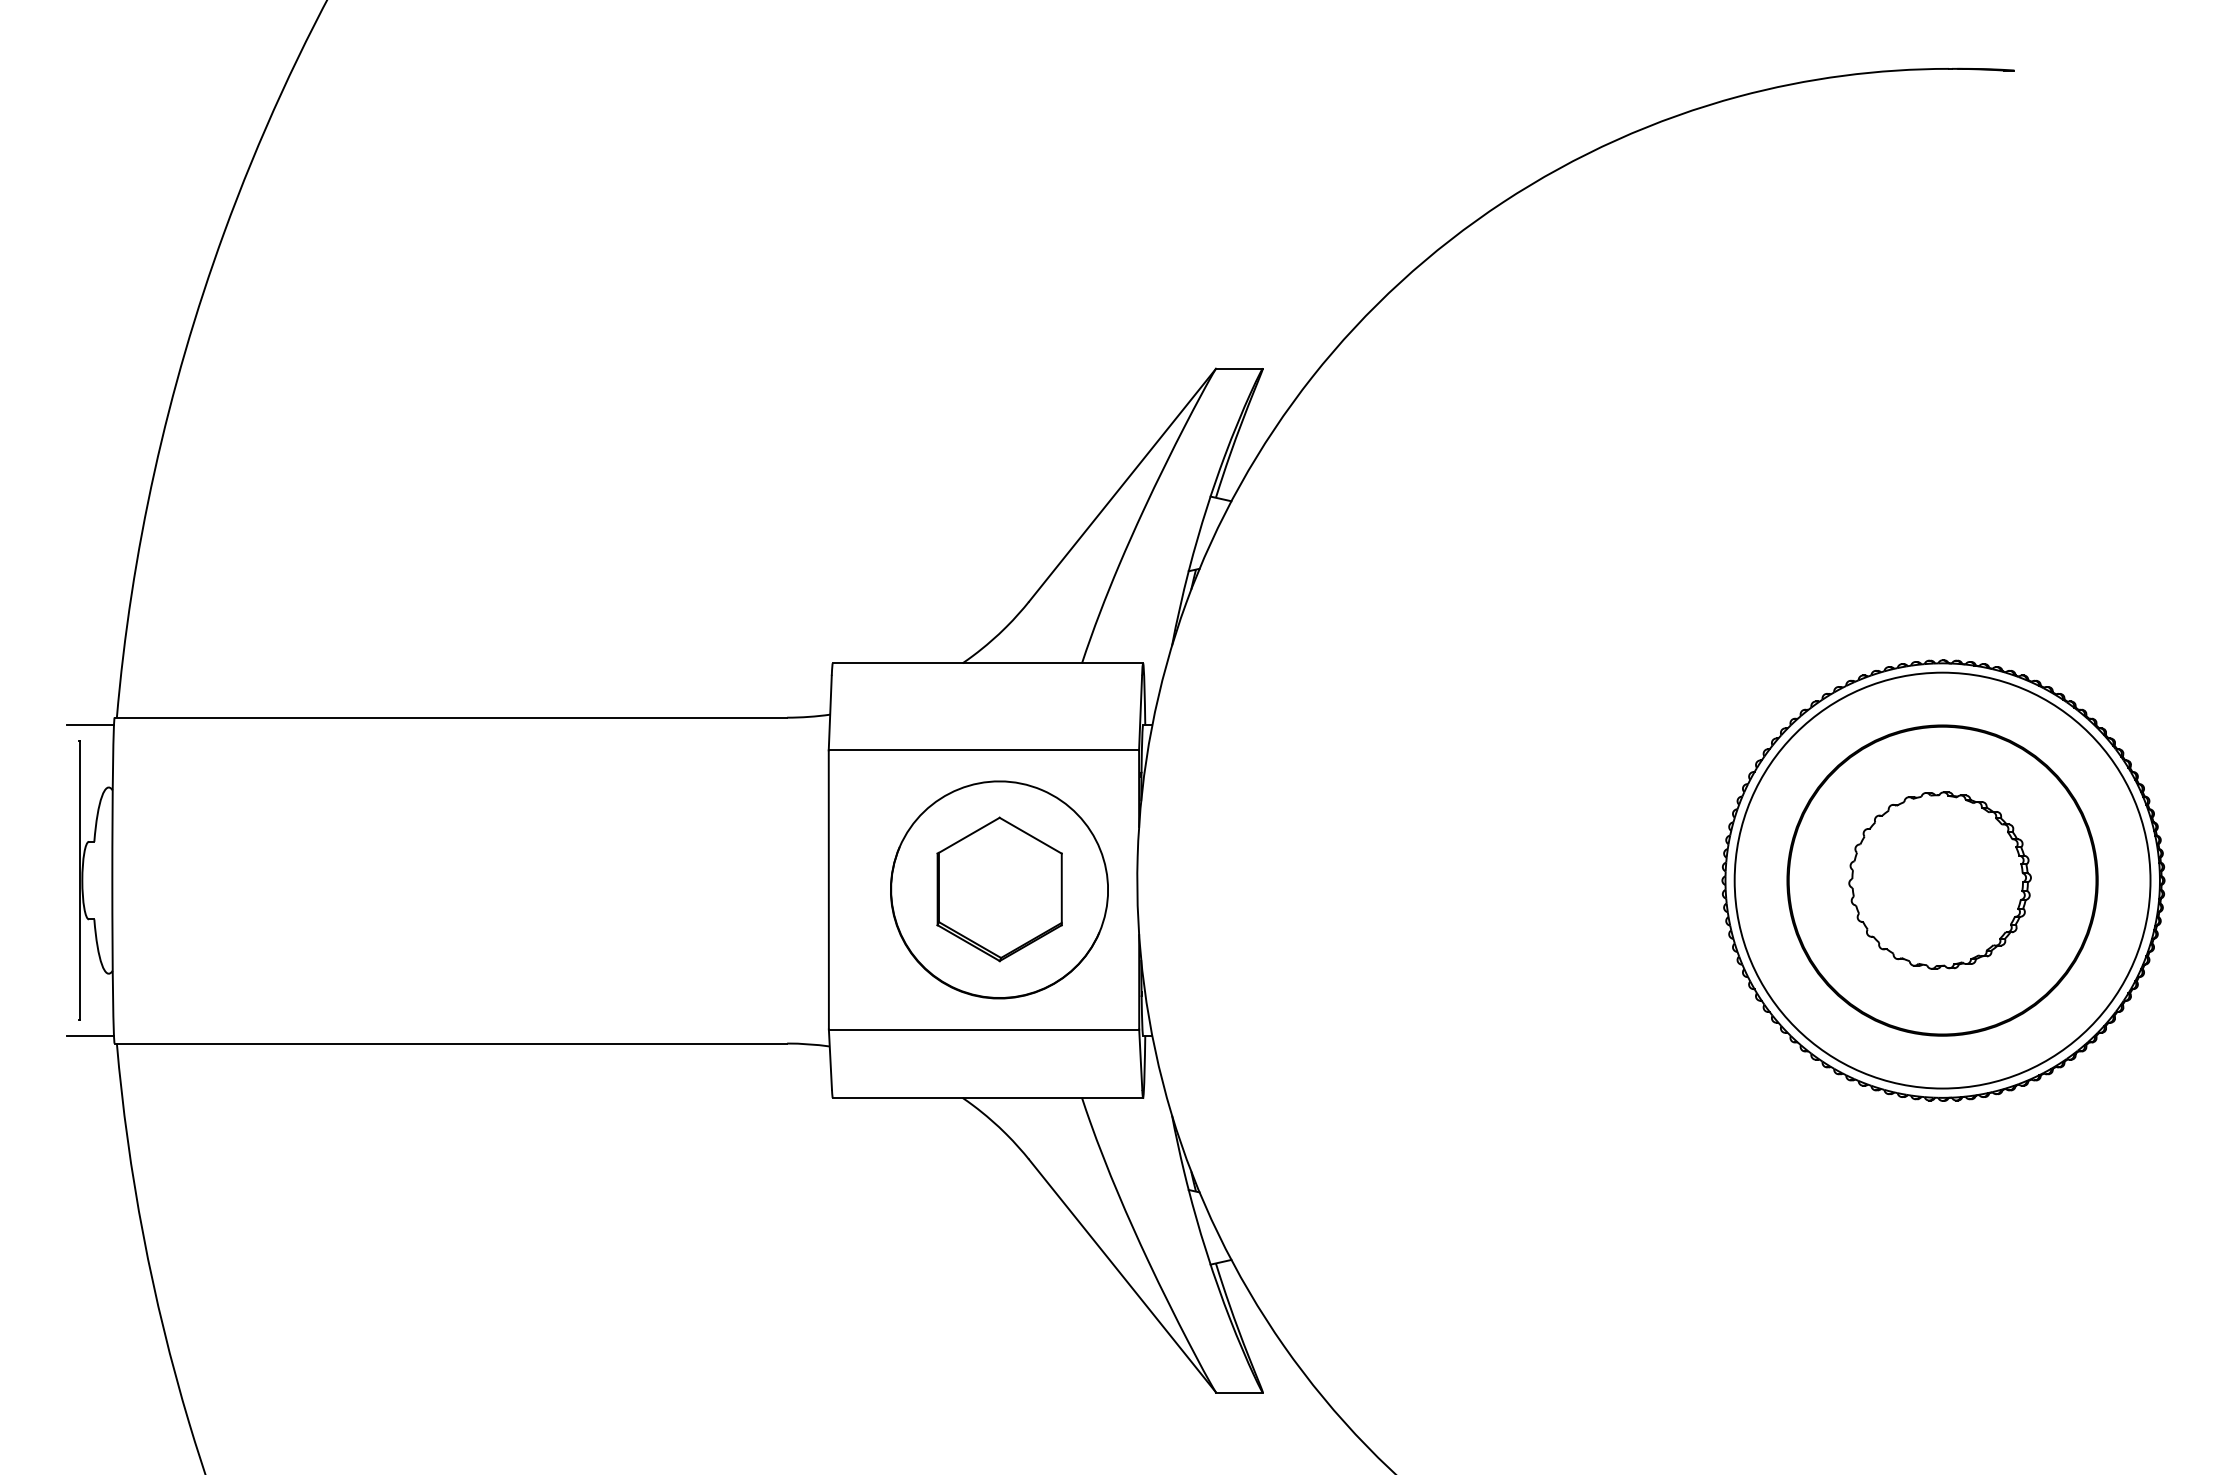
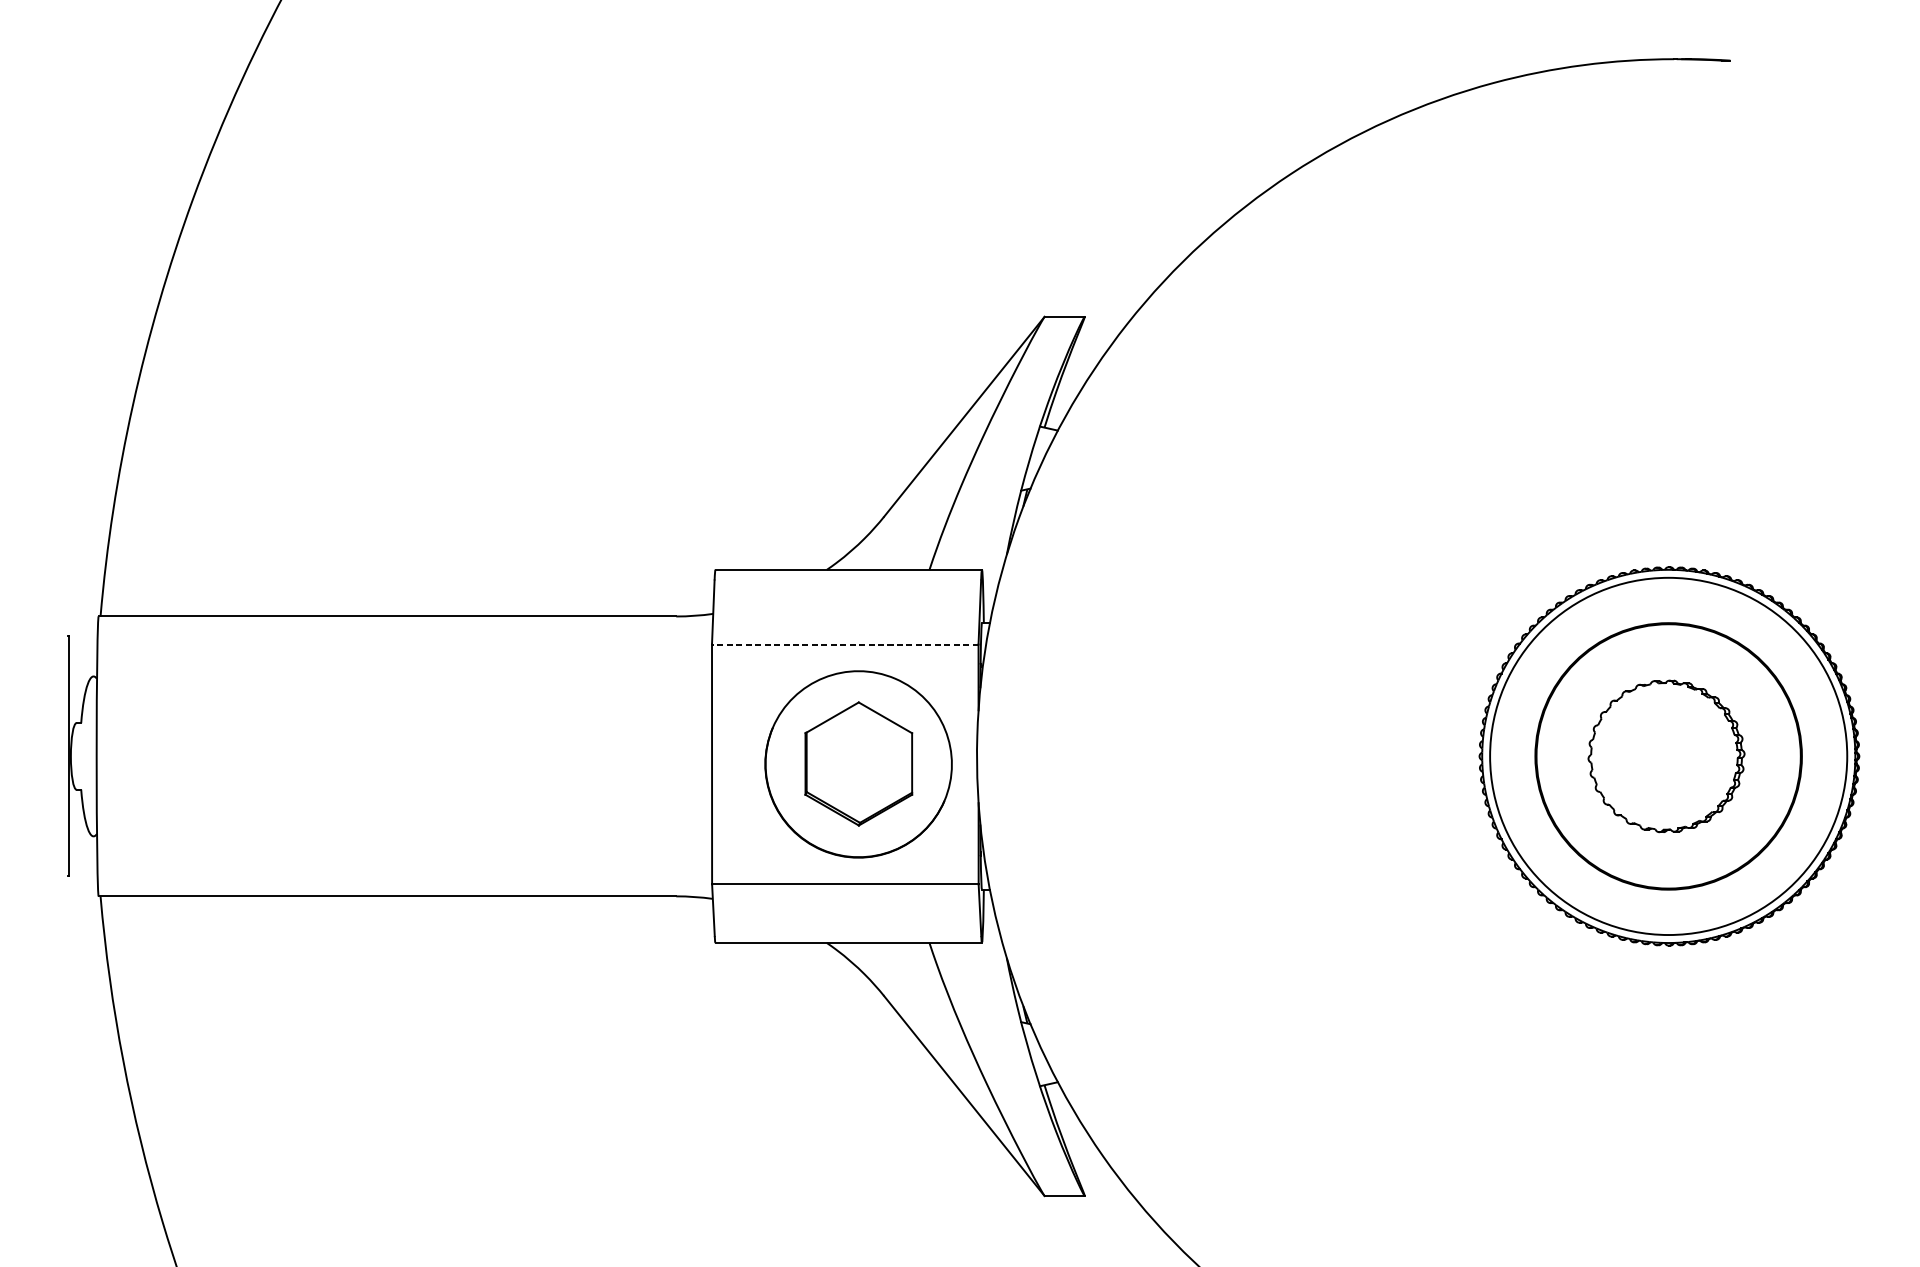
line: (90, 725) -> (77, 623), removed
line: (983, 750) -> (844, 644), solid -> dashed
line: (90, 1035) -> (77, 889), removed

